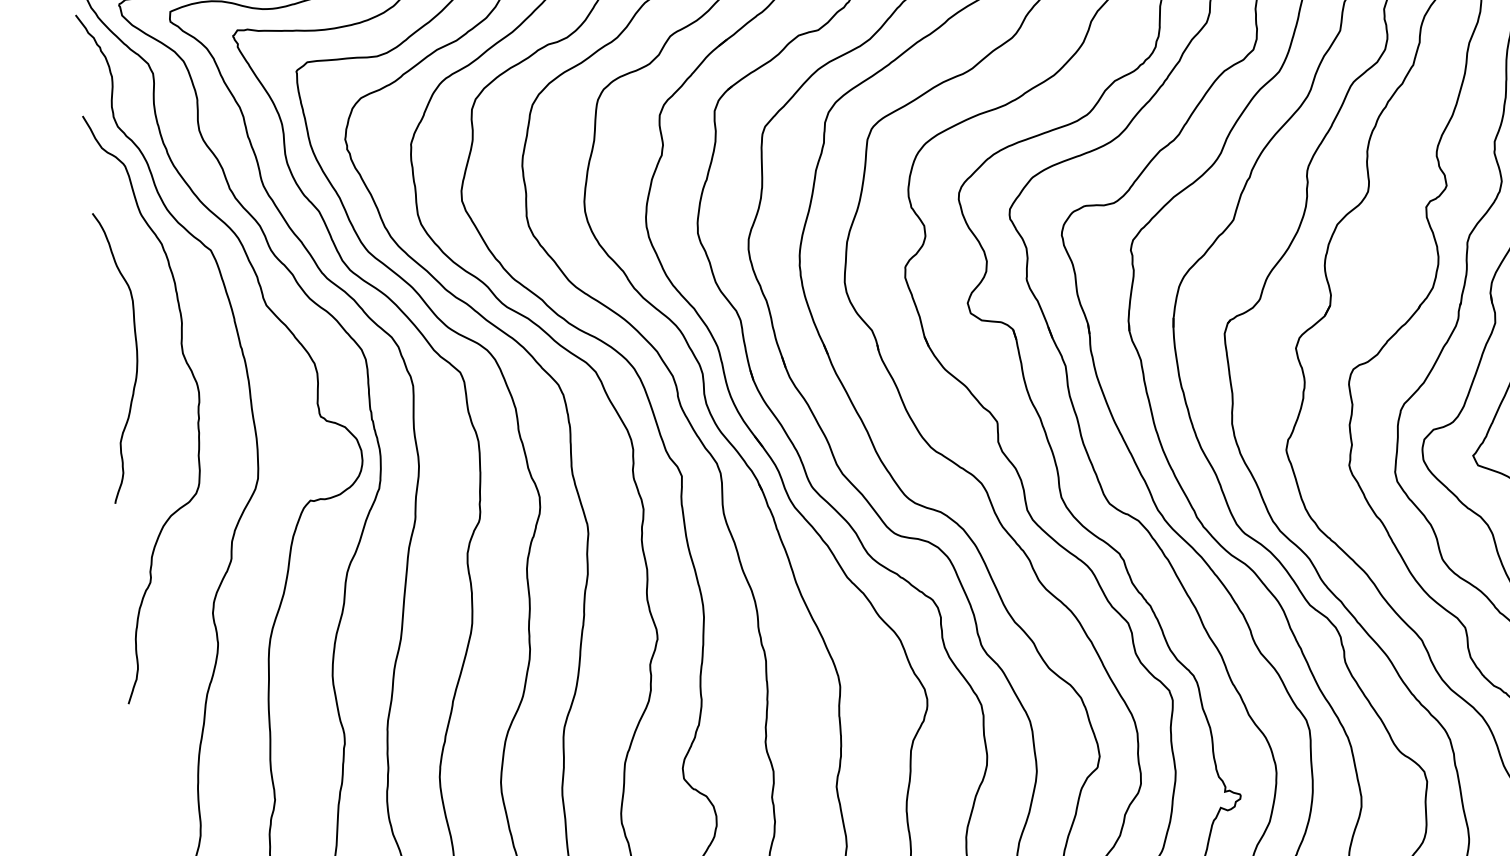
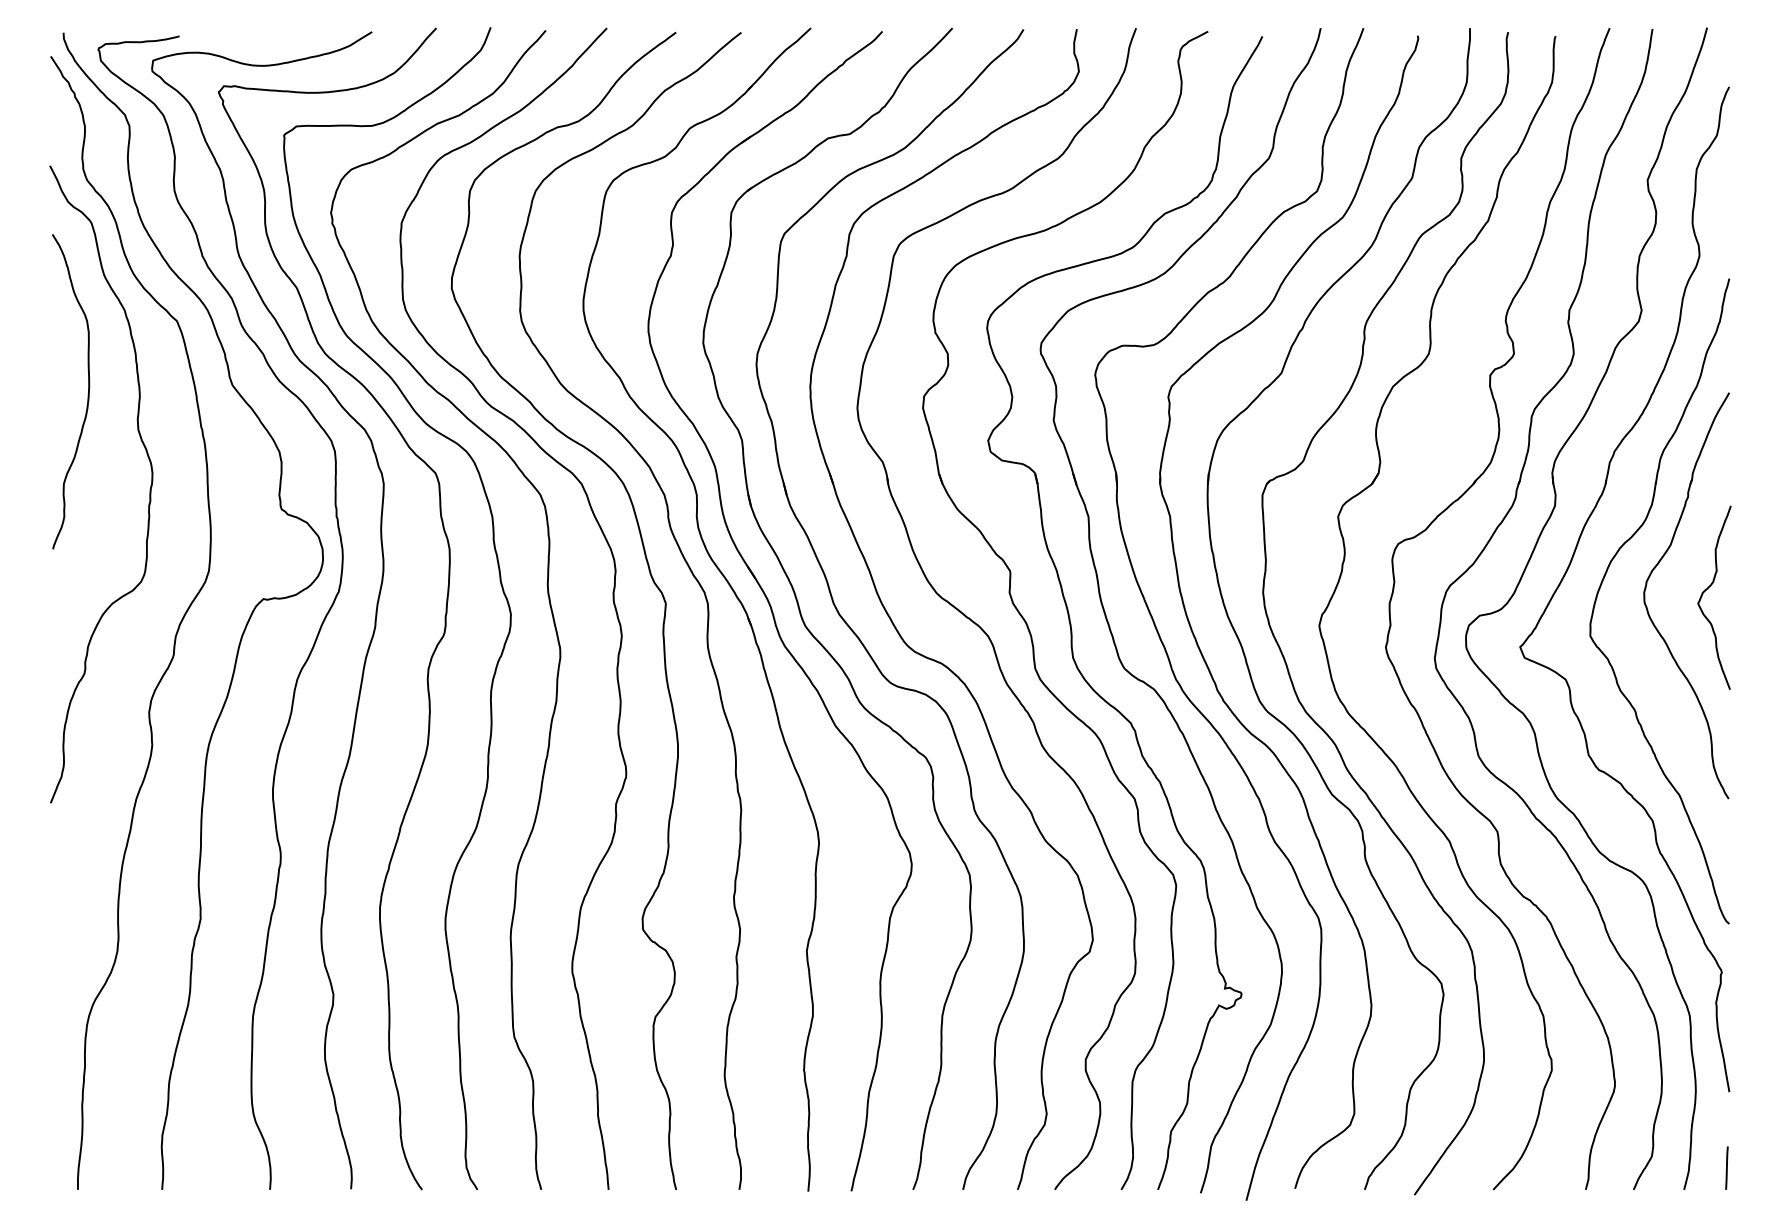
curve: (136, 358) -> (87, 394), moved

